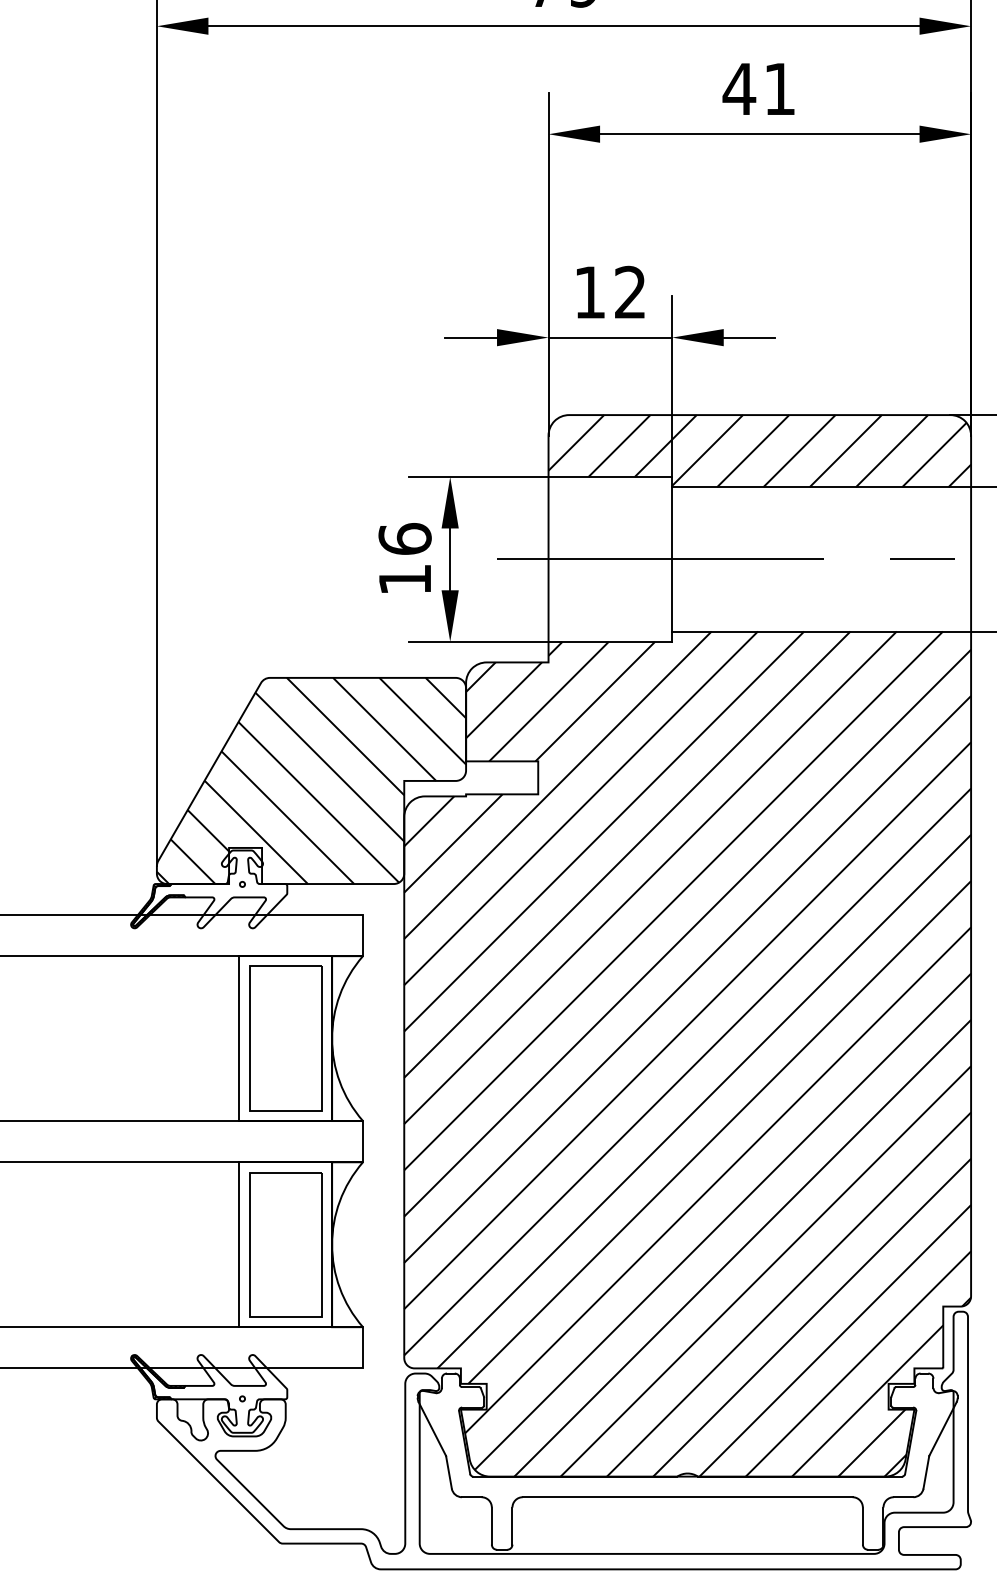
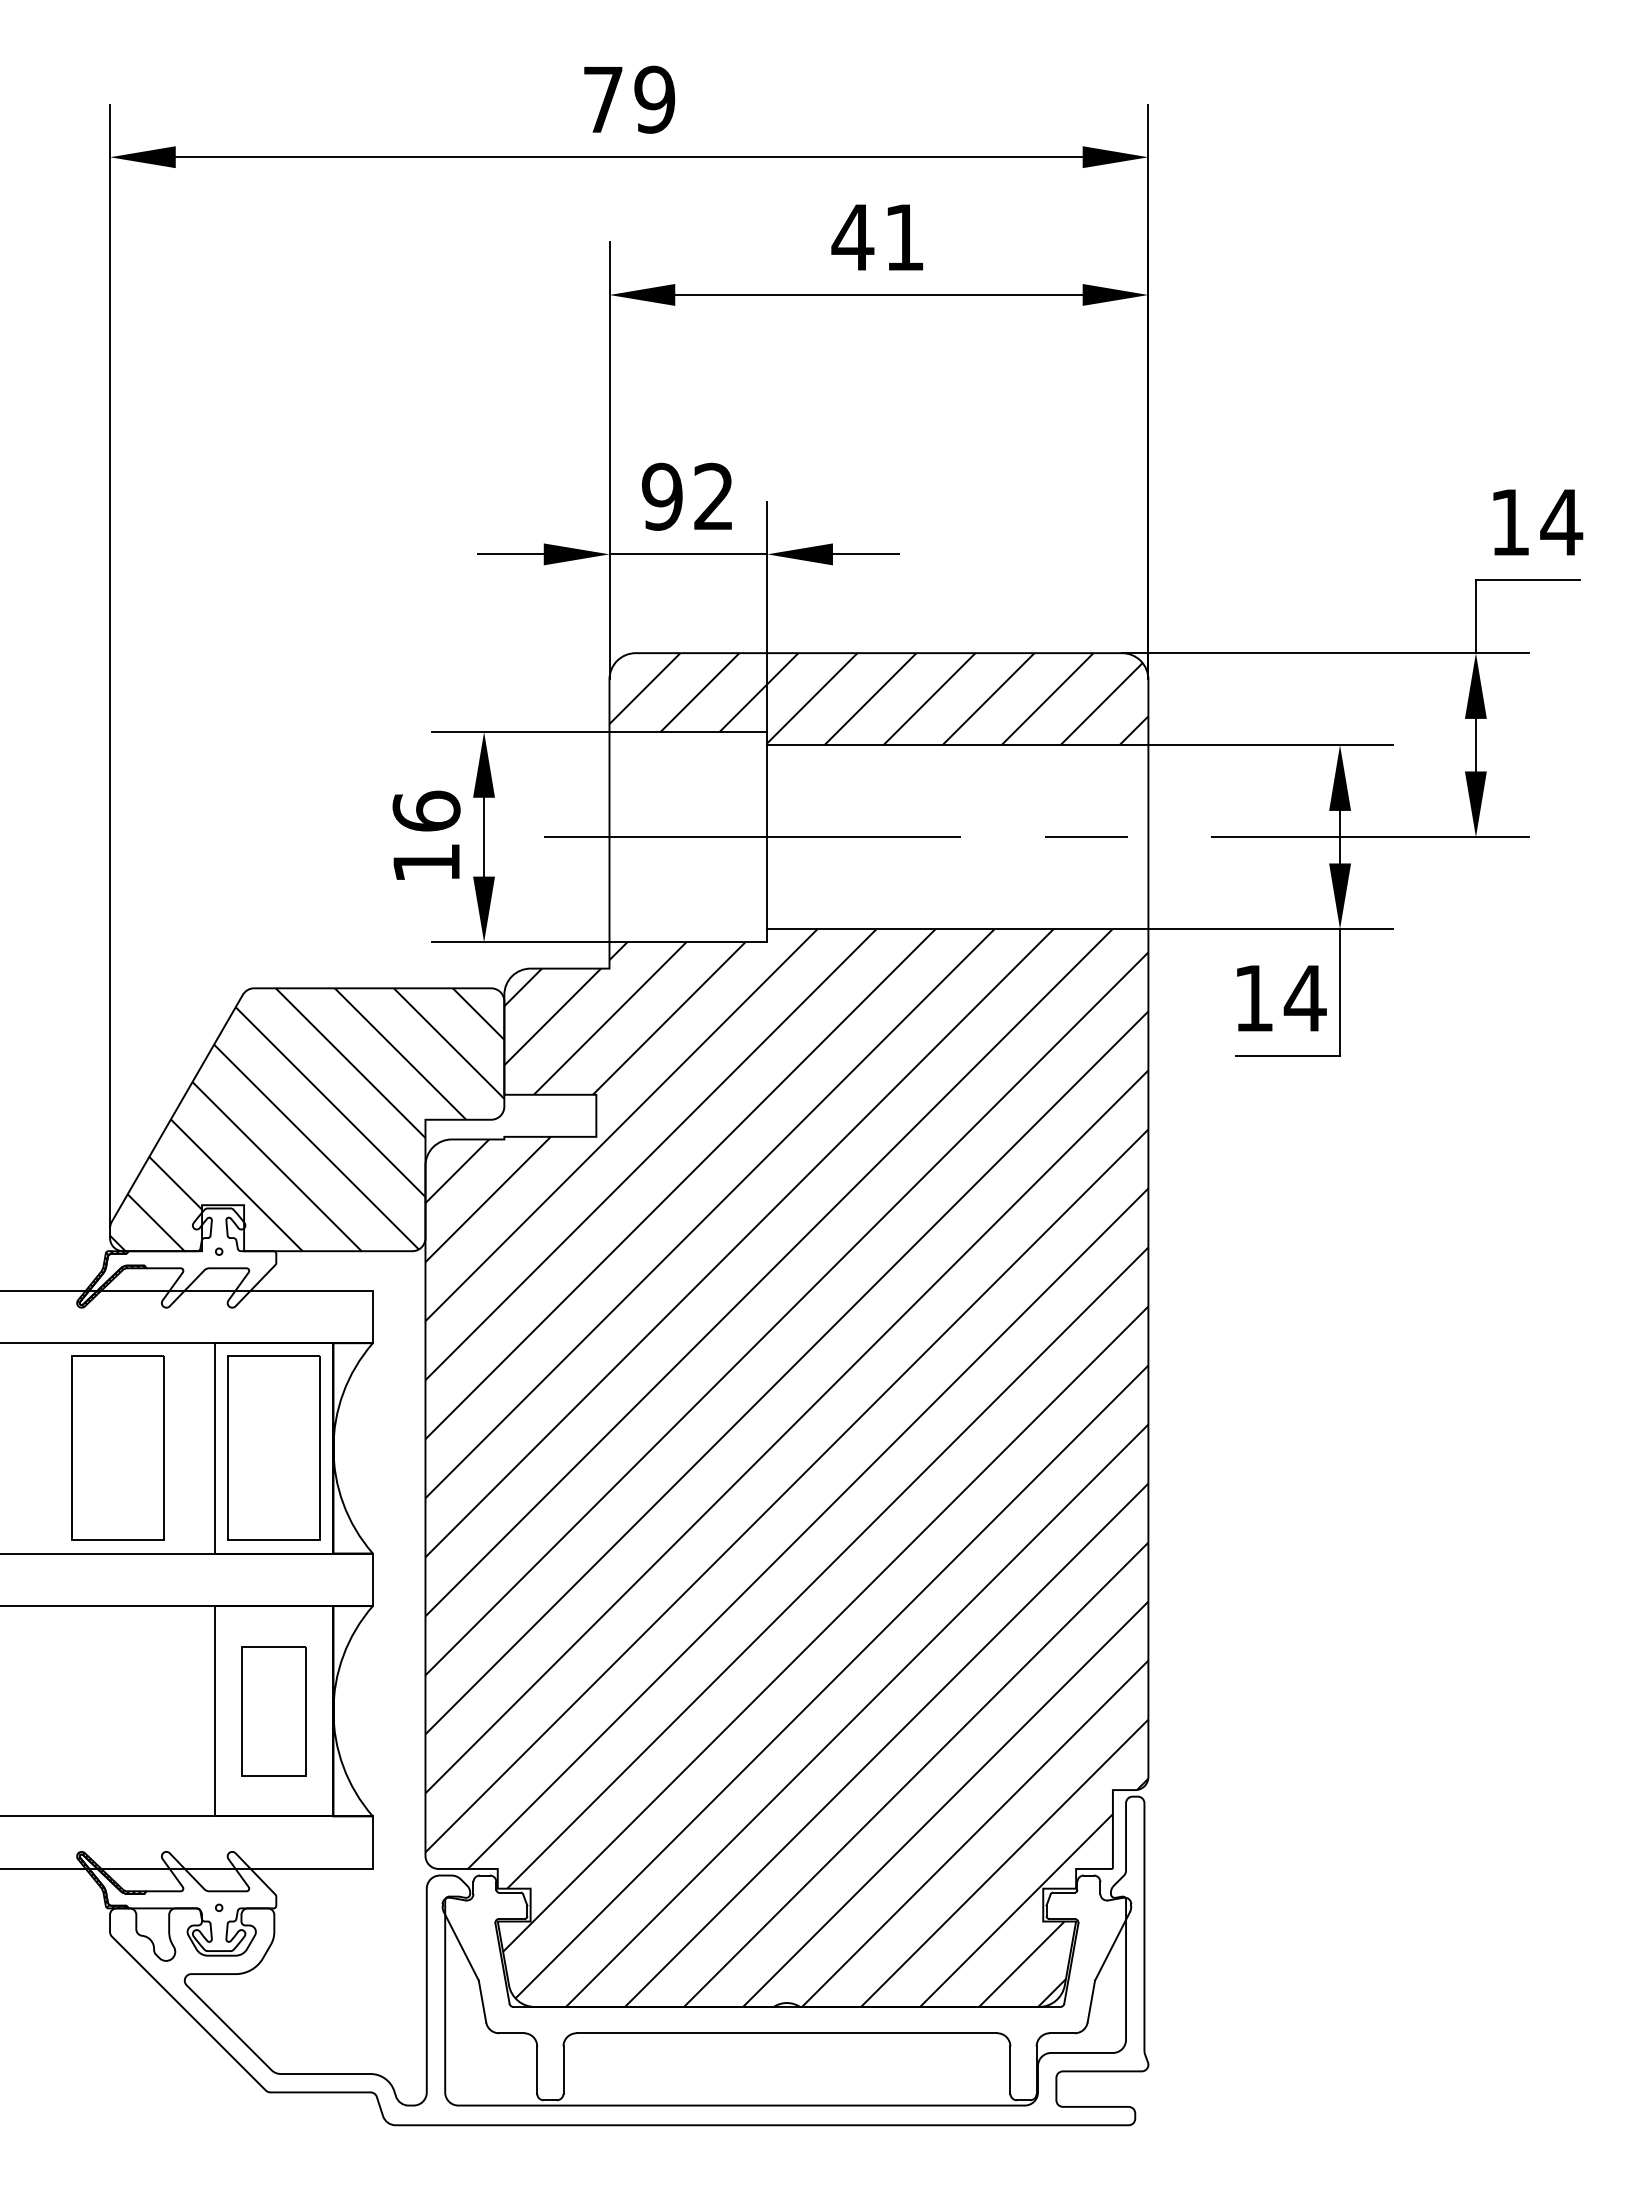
text: (590, 292) -> (662, 496), 12 -> 92
part: (162, 1037) -> (117, 1447), added
part: (285, 1244) -> (273, 1710), size x0.7

